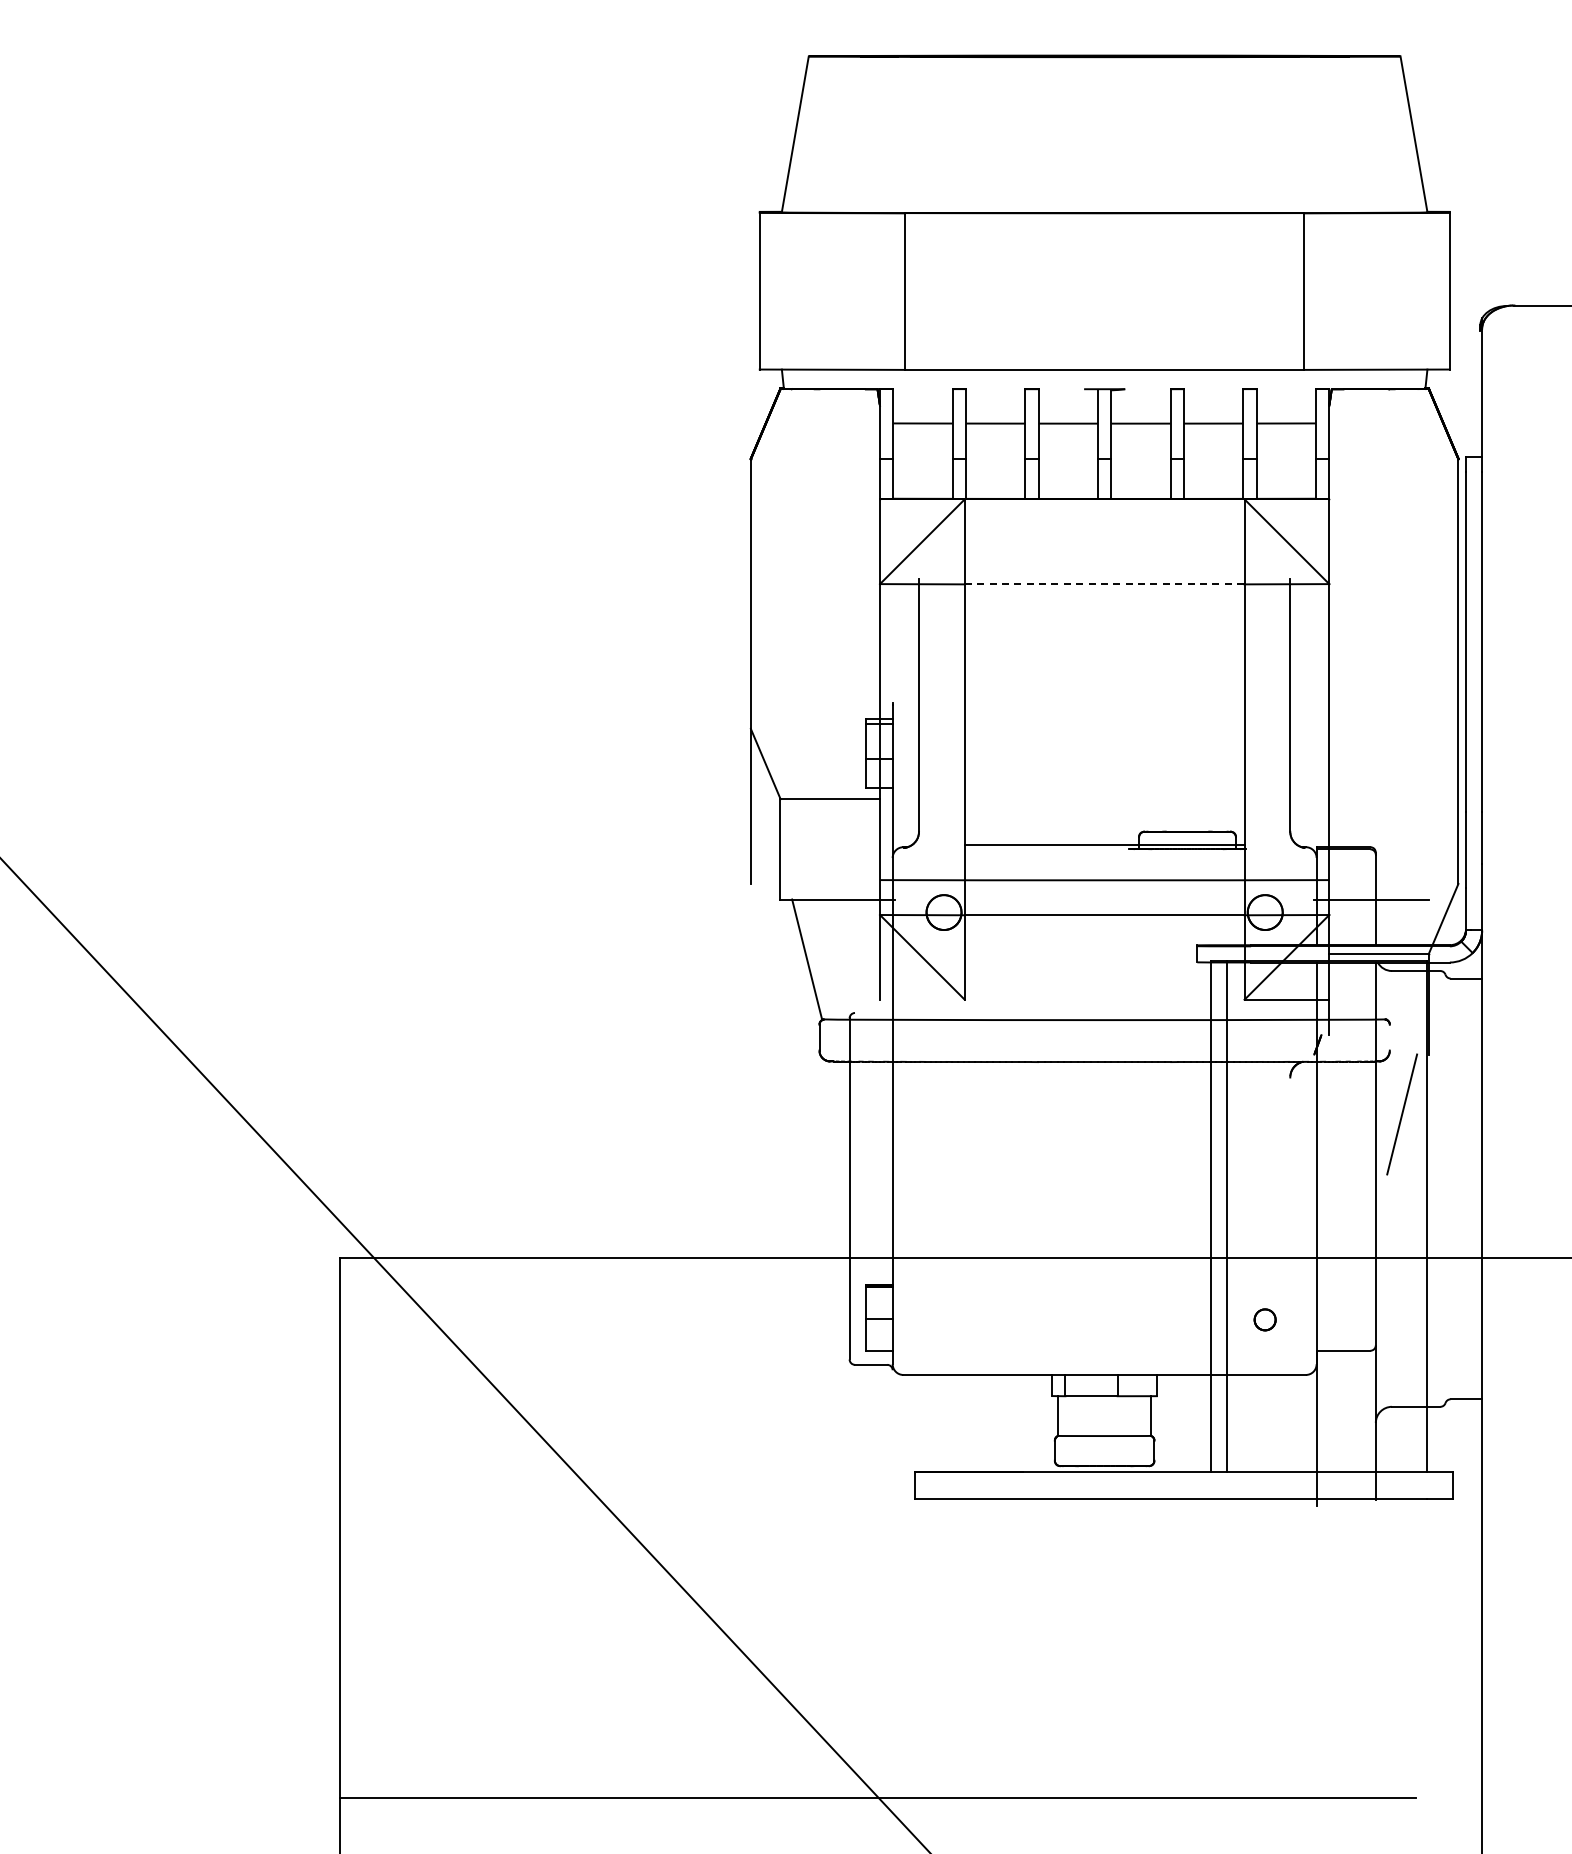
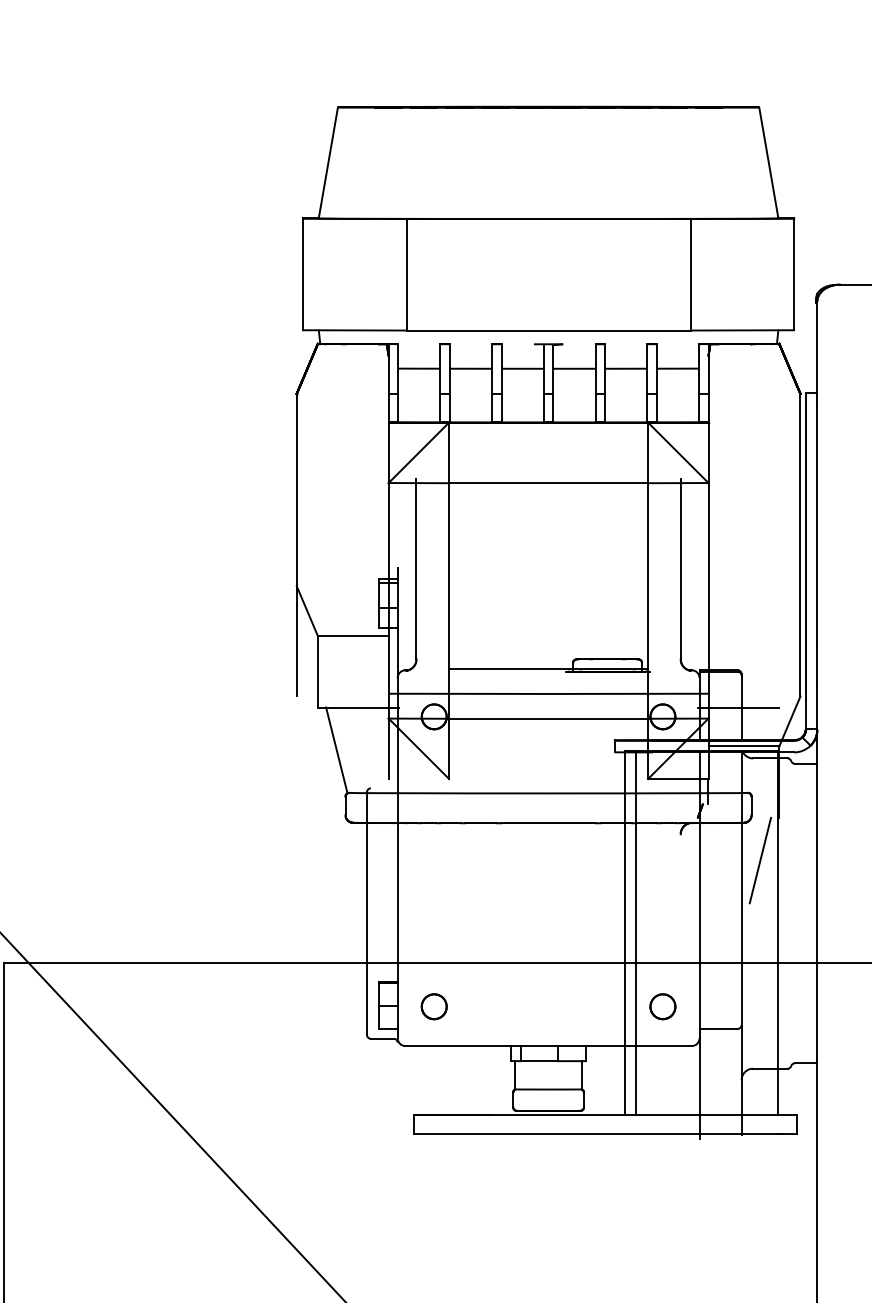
line: (1104, 584) -> (548, 483), dashed -> solid
line: (1389, 1037) -> (751, 805), added
part: (943, 1319) -> (433, 1006), added
part: (1264, 1319) -> (662, 1006), size x1.67

